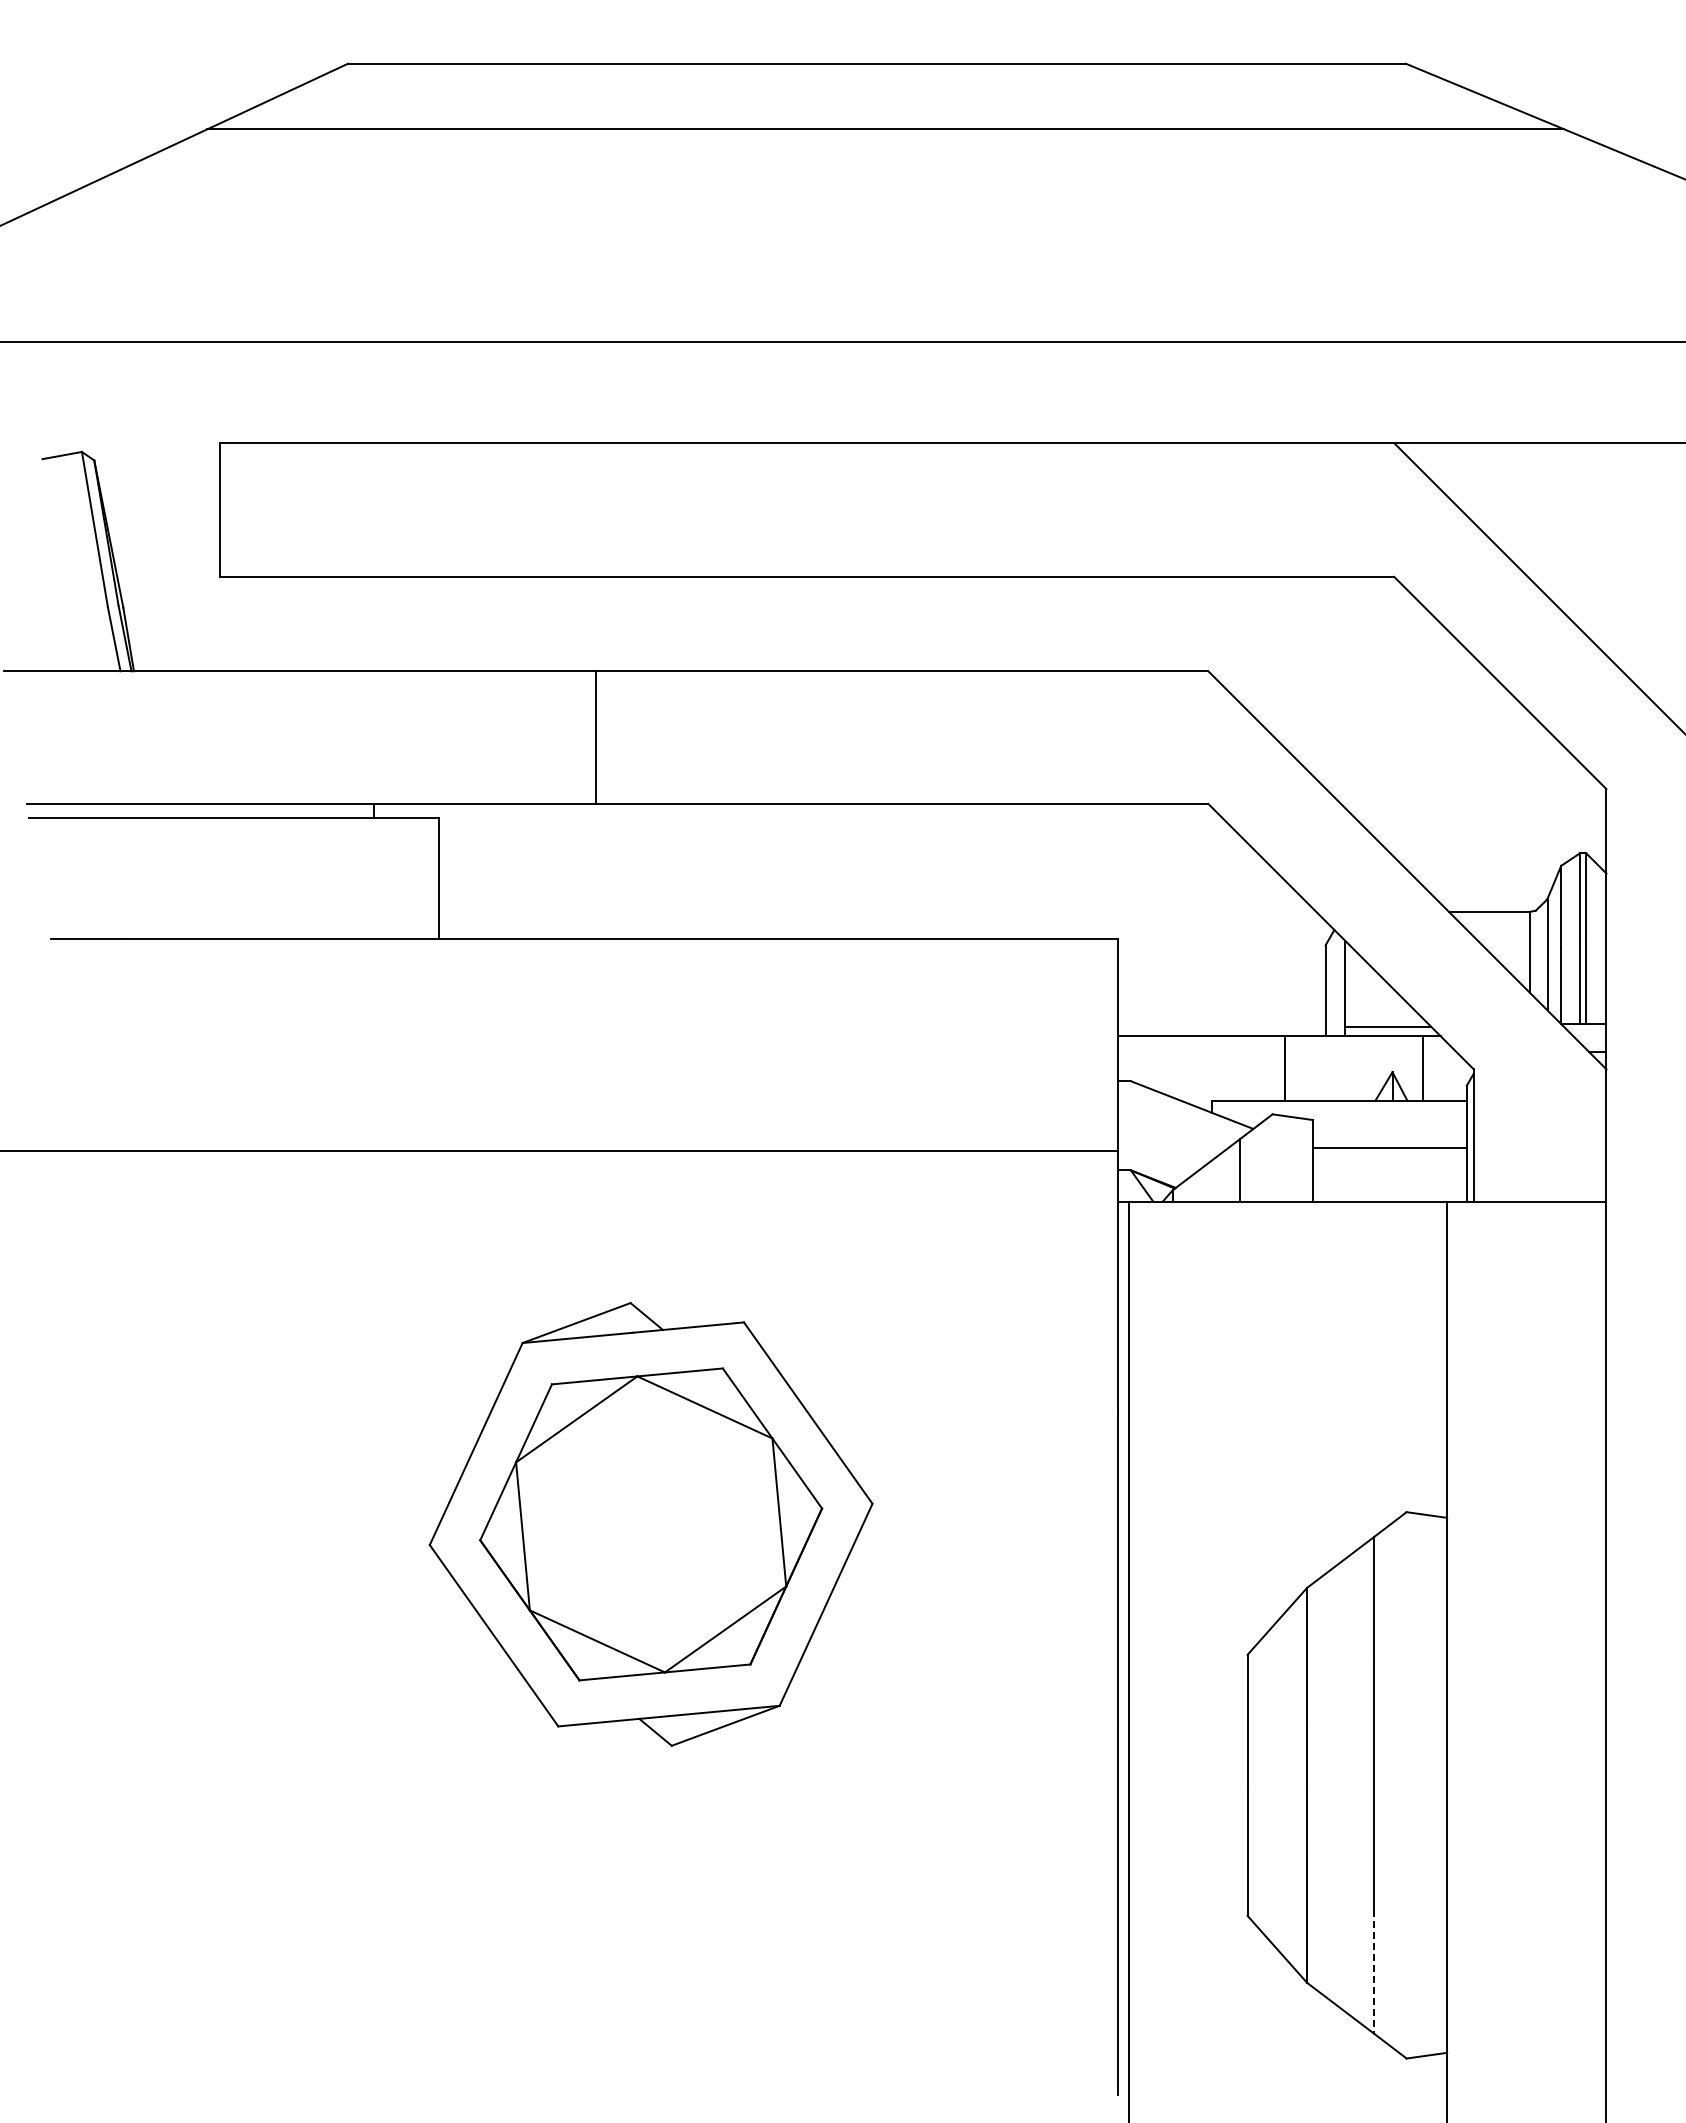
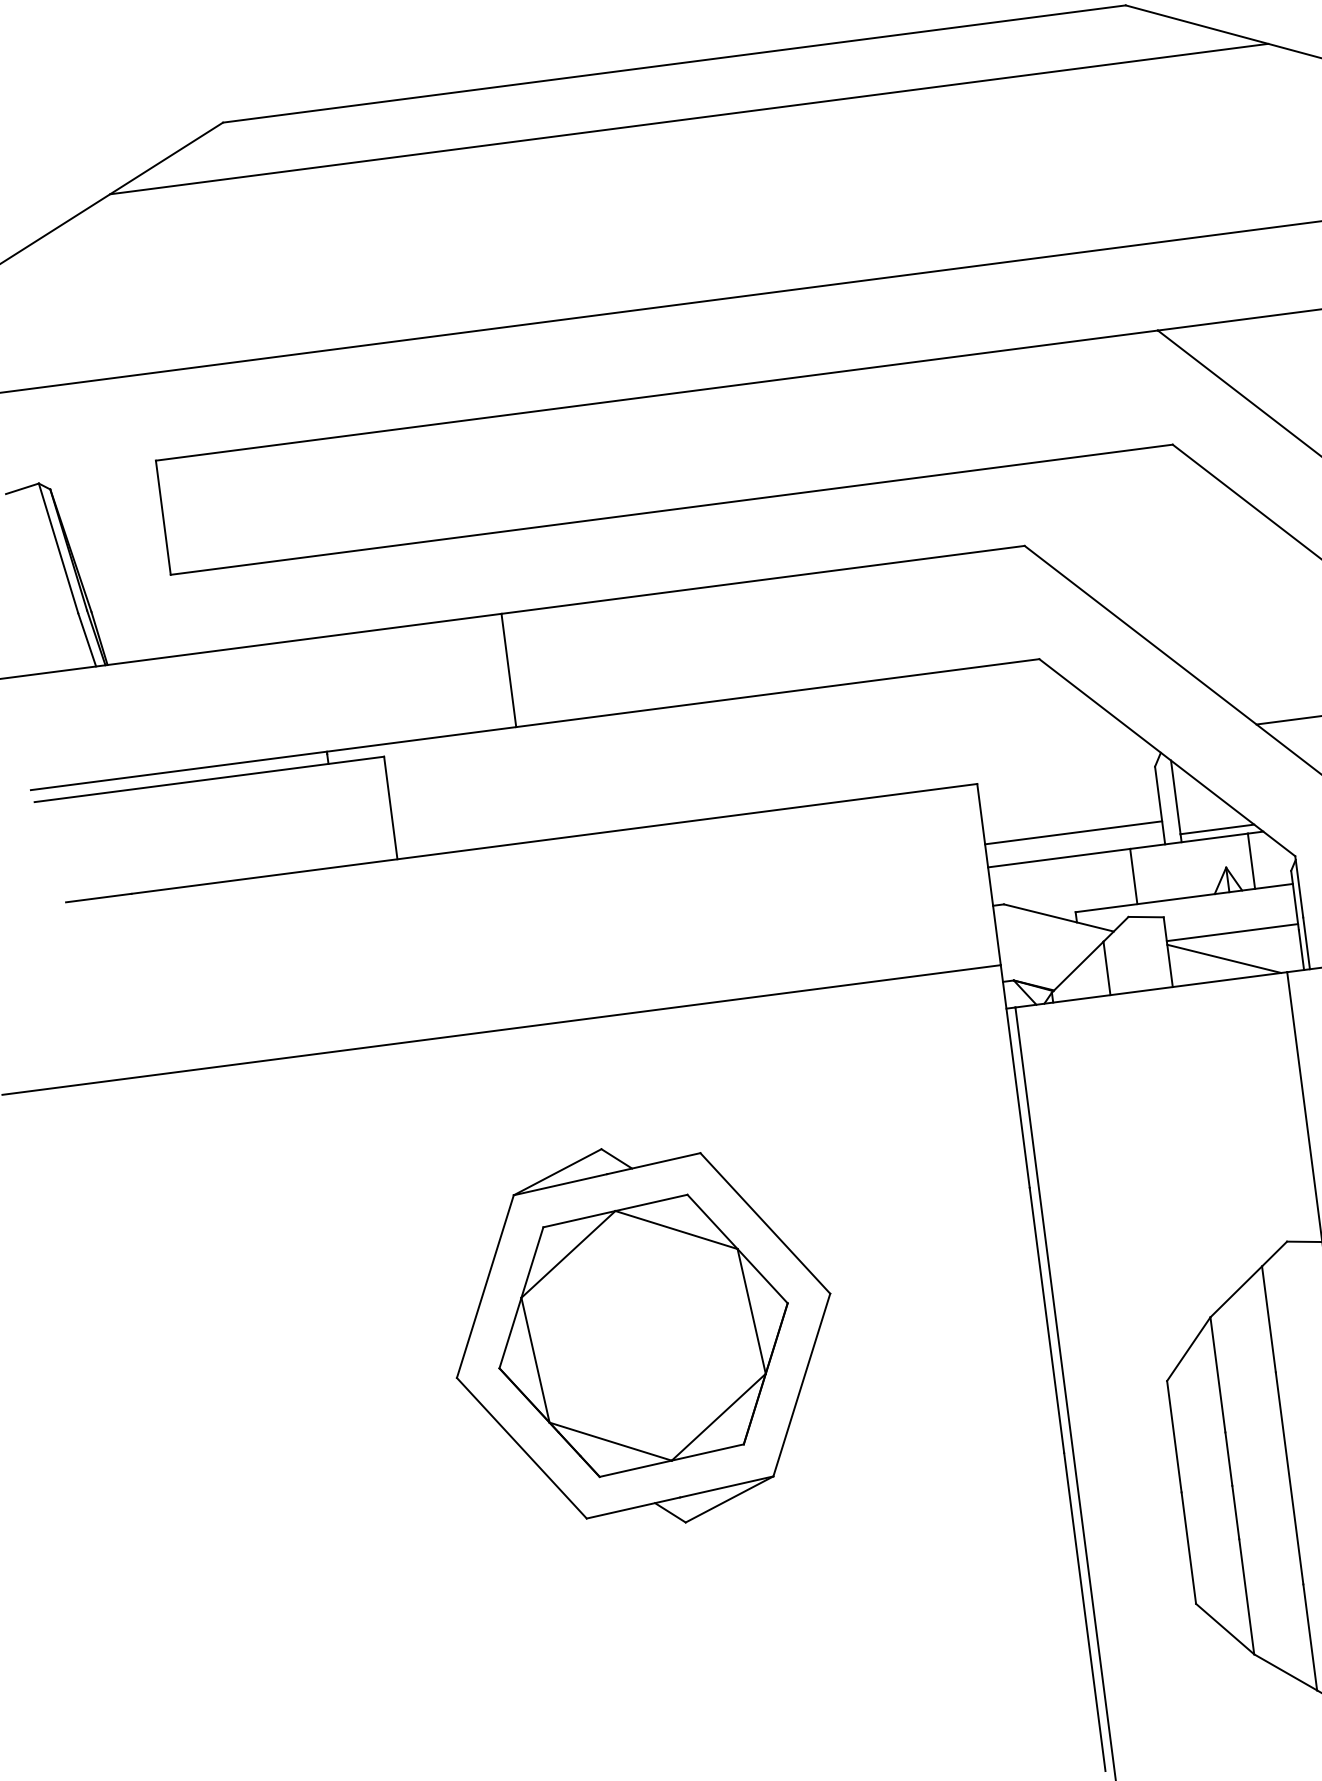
line: (1221, 1009) -> (1073, 833), added
line: (1376, 1176) -> (1224, 958), added
line: (1374, 1972) -> (1310, 1638), dashed -> solid

